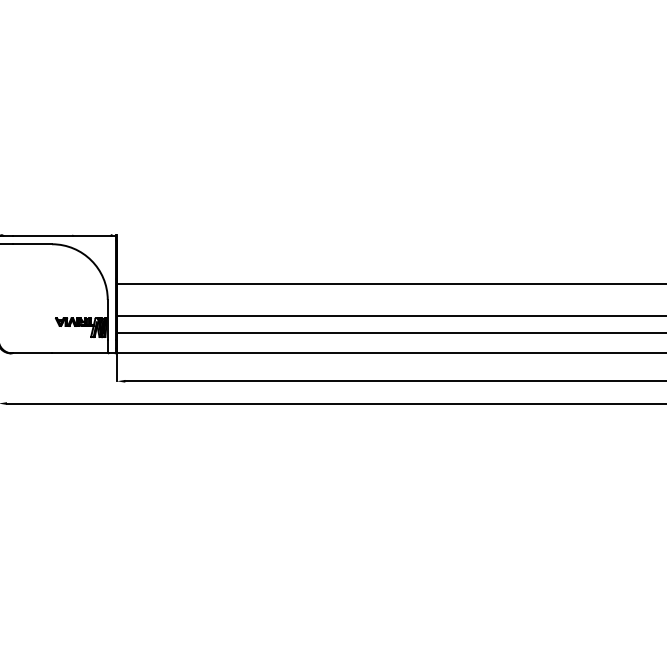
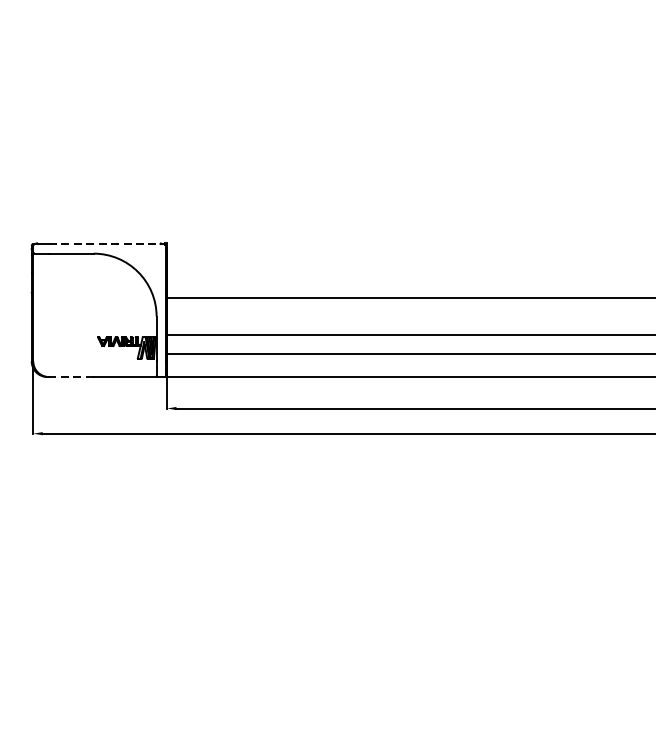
line: (64, 235) -> (107, 243), solid -> dashed
line: (32, 353) -> (71, 377), solid -> dashed

